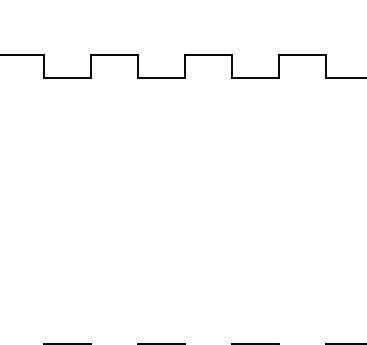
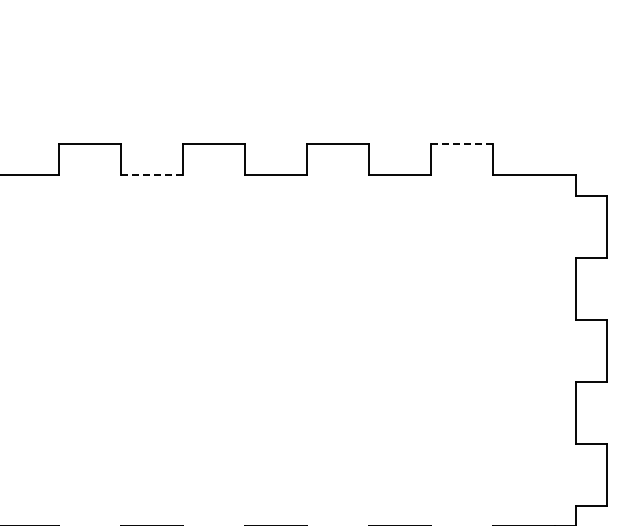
line: (302, 54) -> (461, 143), solid -> dashed
line: (67, 77) -> (151, 174), solid -> dashed

